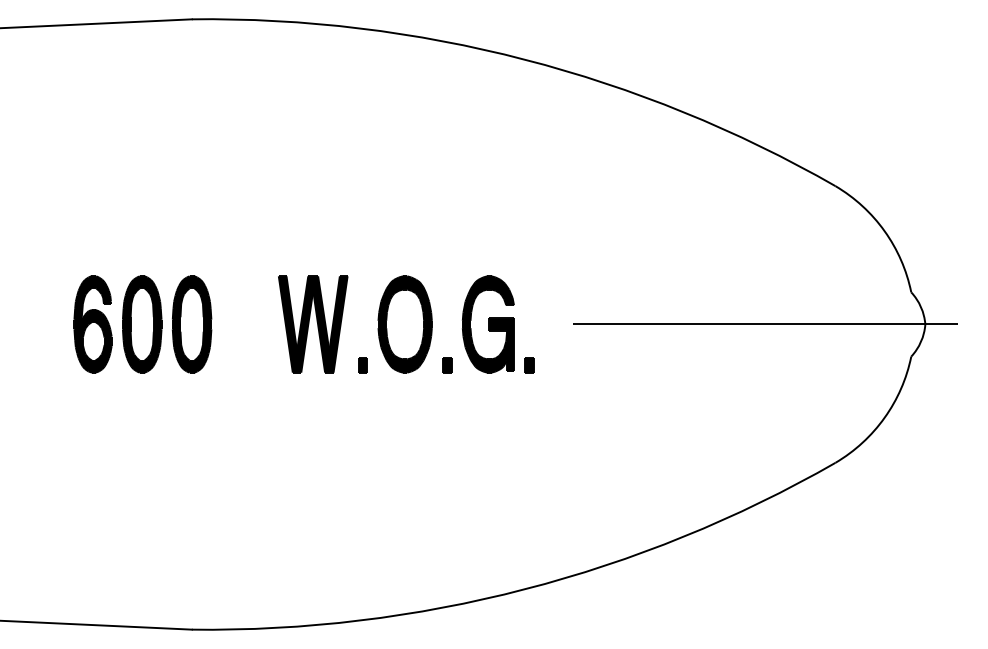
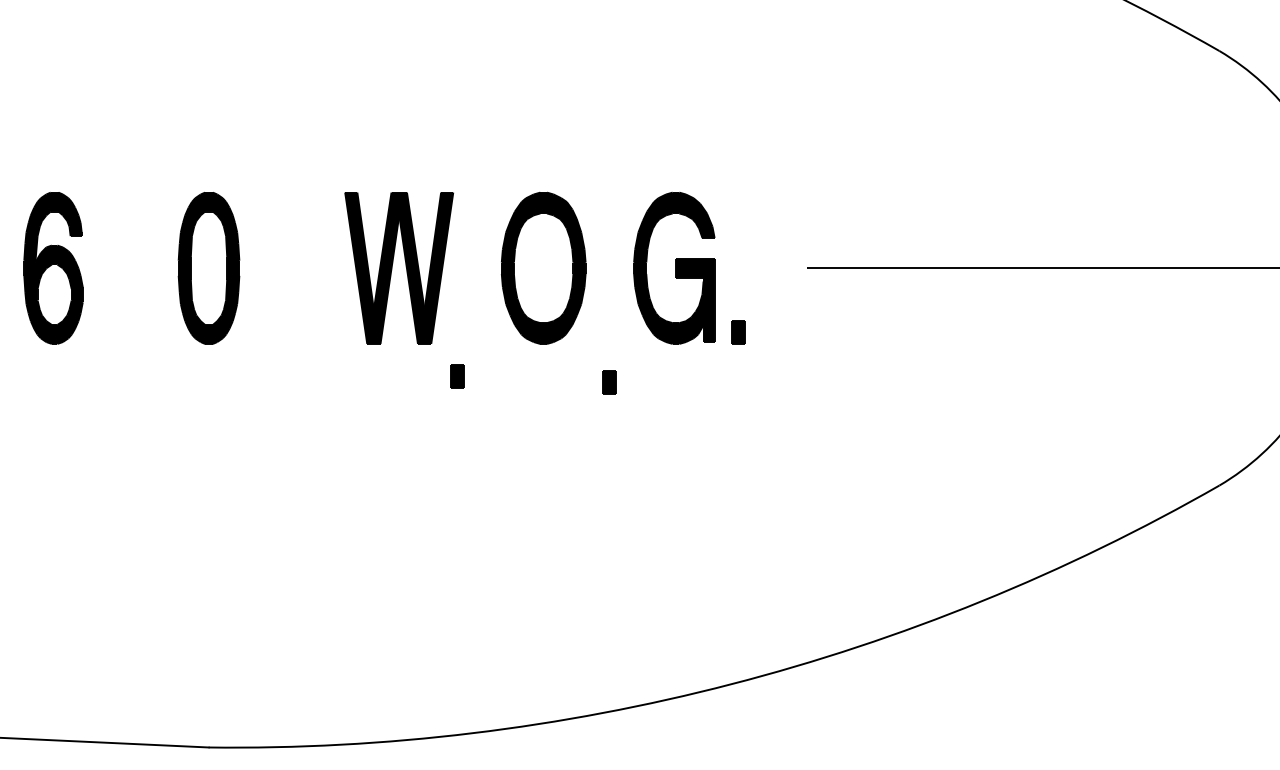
part: (142, 324) -> (131, 268), removed
part: (362, 365) -> (456, 376), moved
part: (447, 365) -> (610, 382), moved

